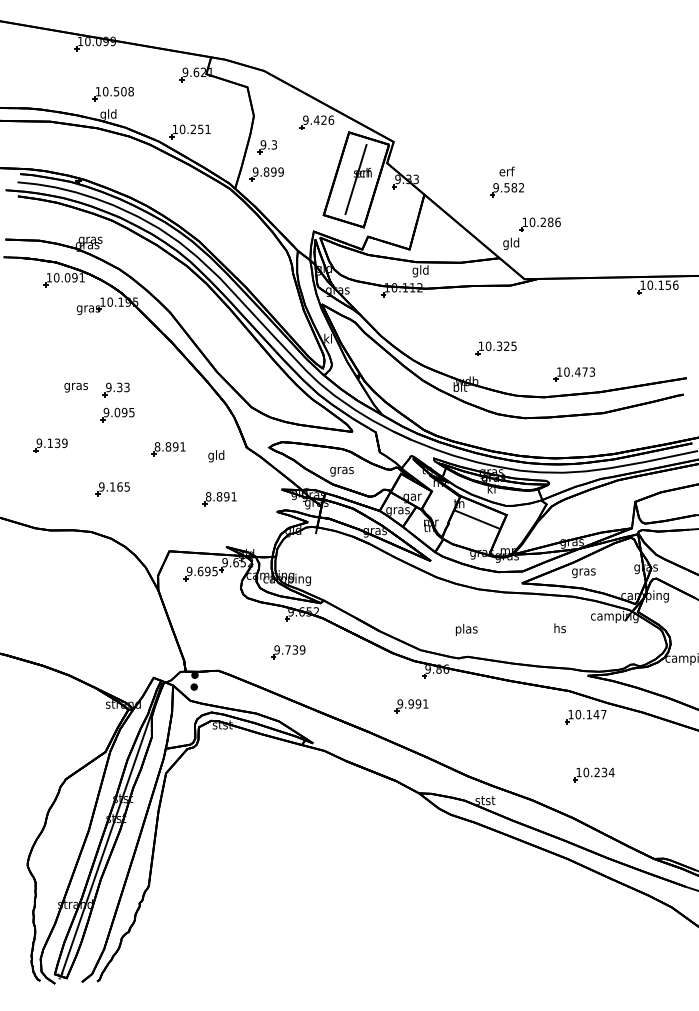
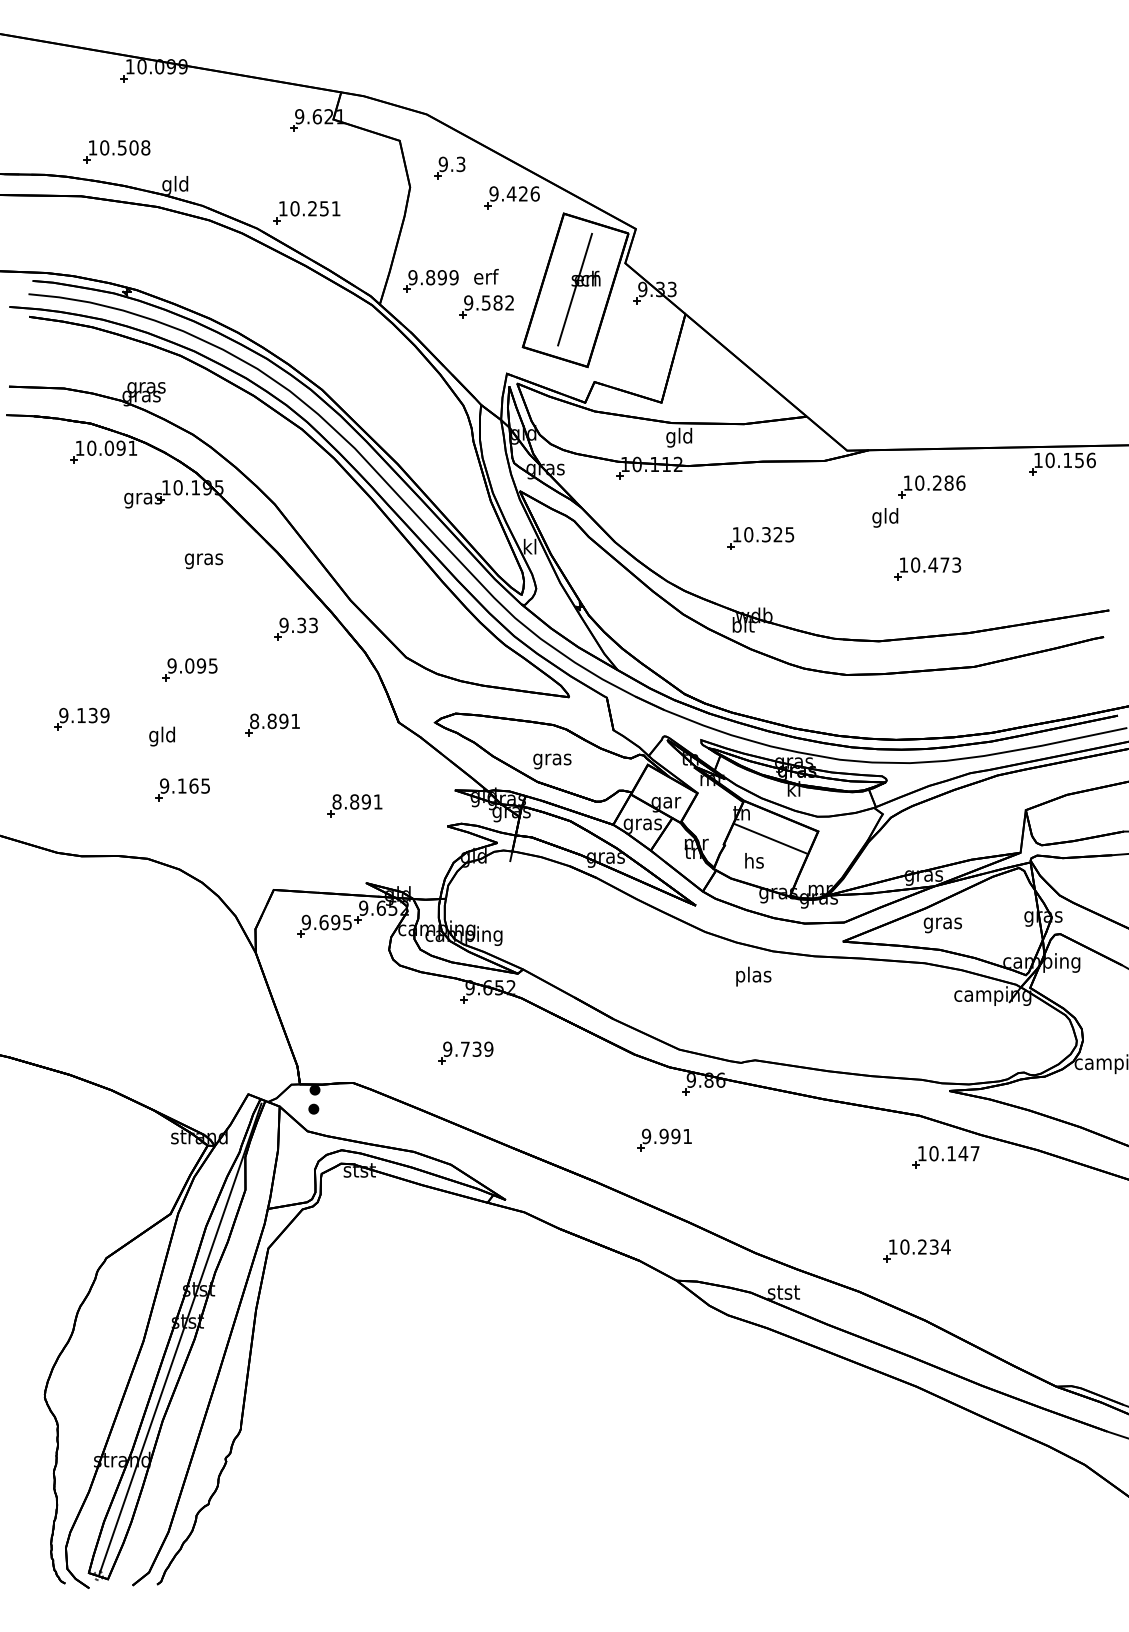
part: (112, 94) -> (115, 152), moved
part: (266, 147) -> (448, 168), moved
part: (506, 181) -> (485, 292), moved
part: (532, 227) -> (919, 491), moved
part: (495, 348) -> (759, 538), moved
part: (574, 374) -> (927, 568), moved
text: (75, 387) -> (202, 560), moved
part: (115, 389) -> (294, 628), moved
text: (216, 456) -> (162, 736), moved
text: (559, 628) -> (753, 861), moved
text: (466, 629) -> (753, 975), moved
part: (593, 774) -> (916, 1250), moved

